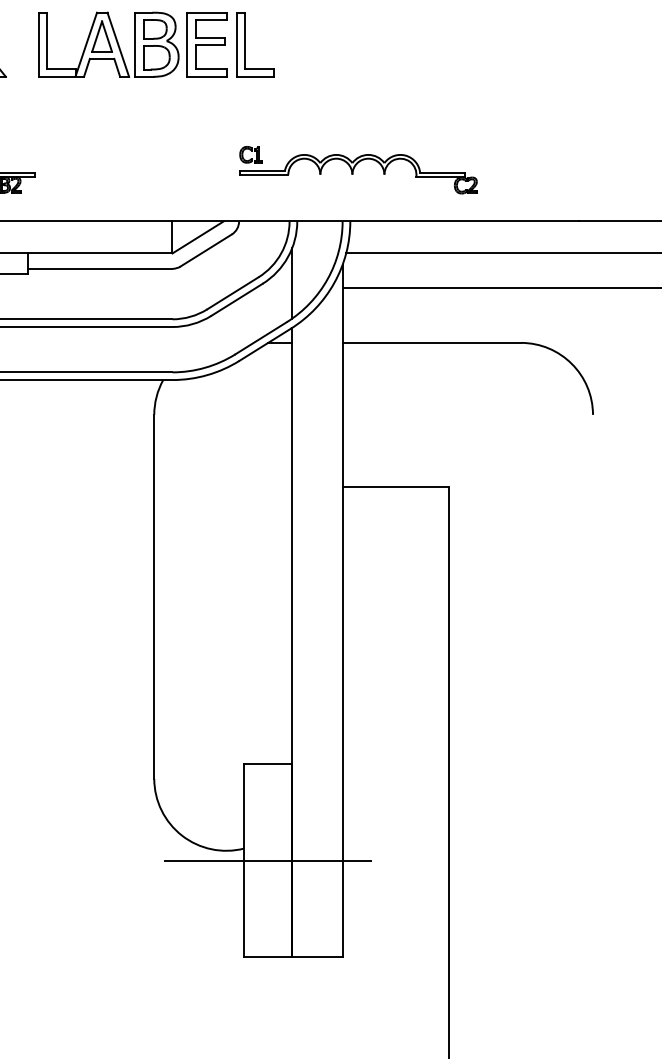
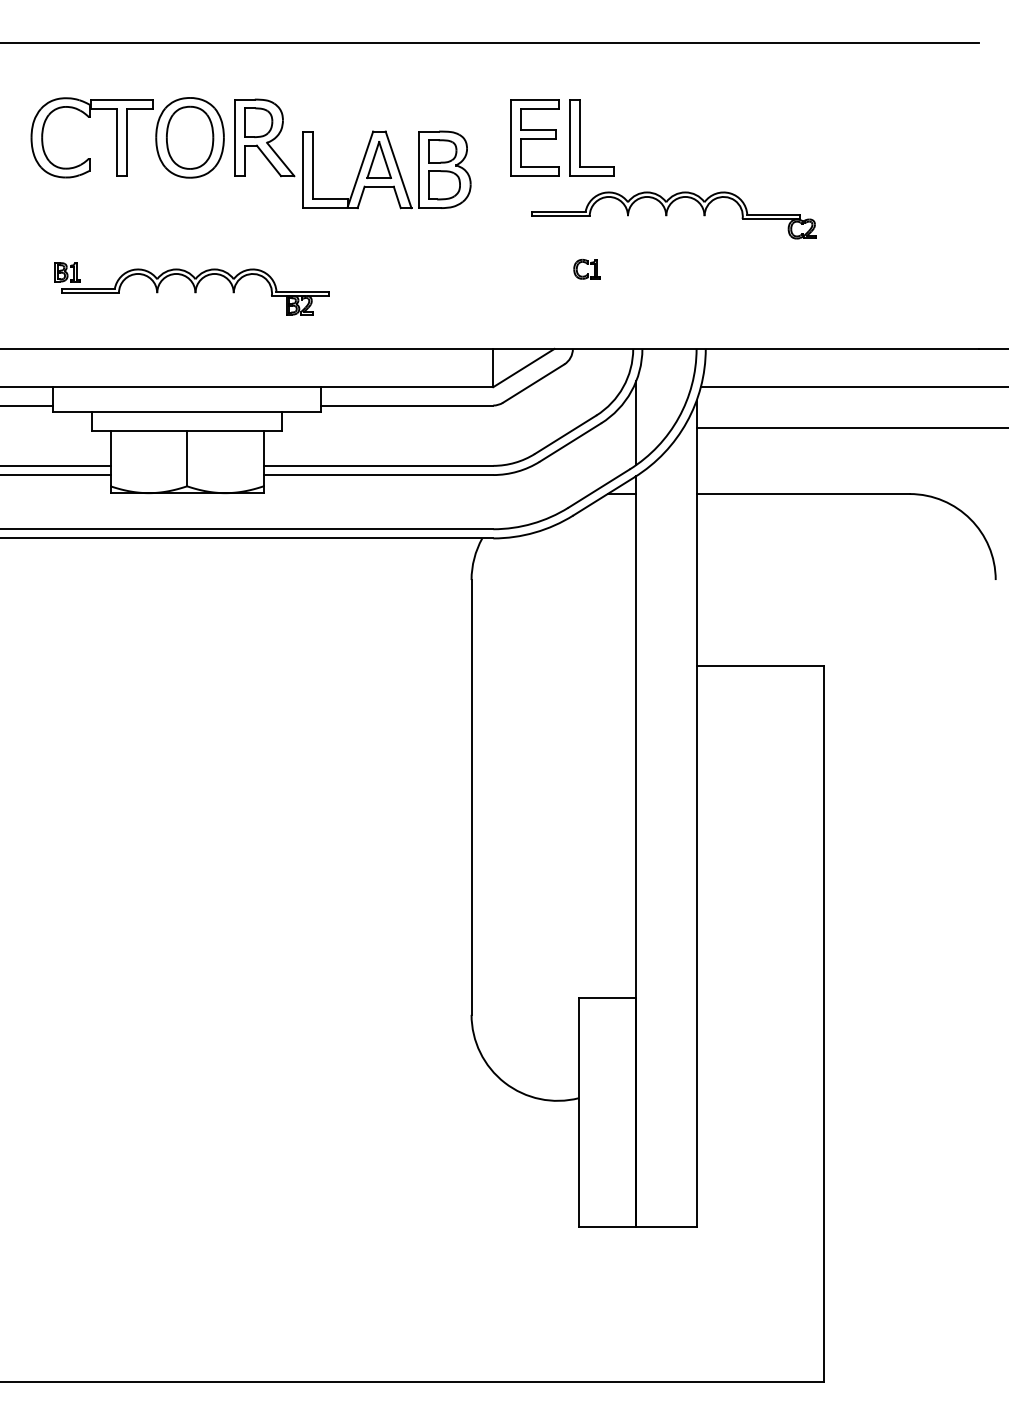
part: (108, 44) -> (386, 169), moved
part: (358, 174) -> (673, 215), moved
line: (268, 860) -> (607, 1112), removed

